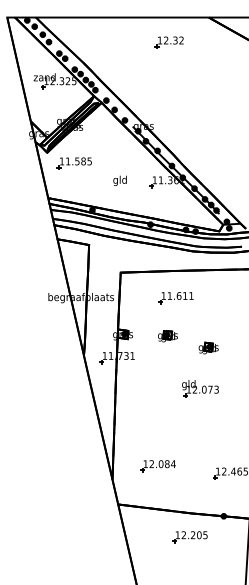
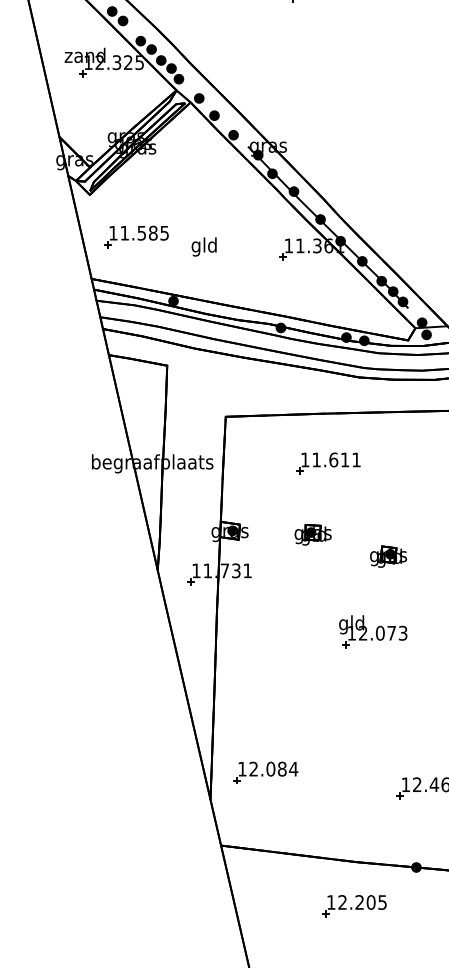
part: (73, 163) -> (134, 237), moved
text: (119, 180) -> (203, 246), moved
part: (157, 466) -> (264, 773), moved

